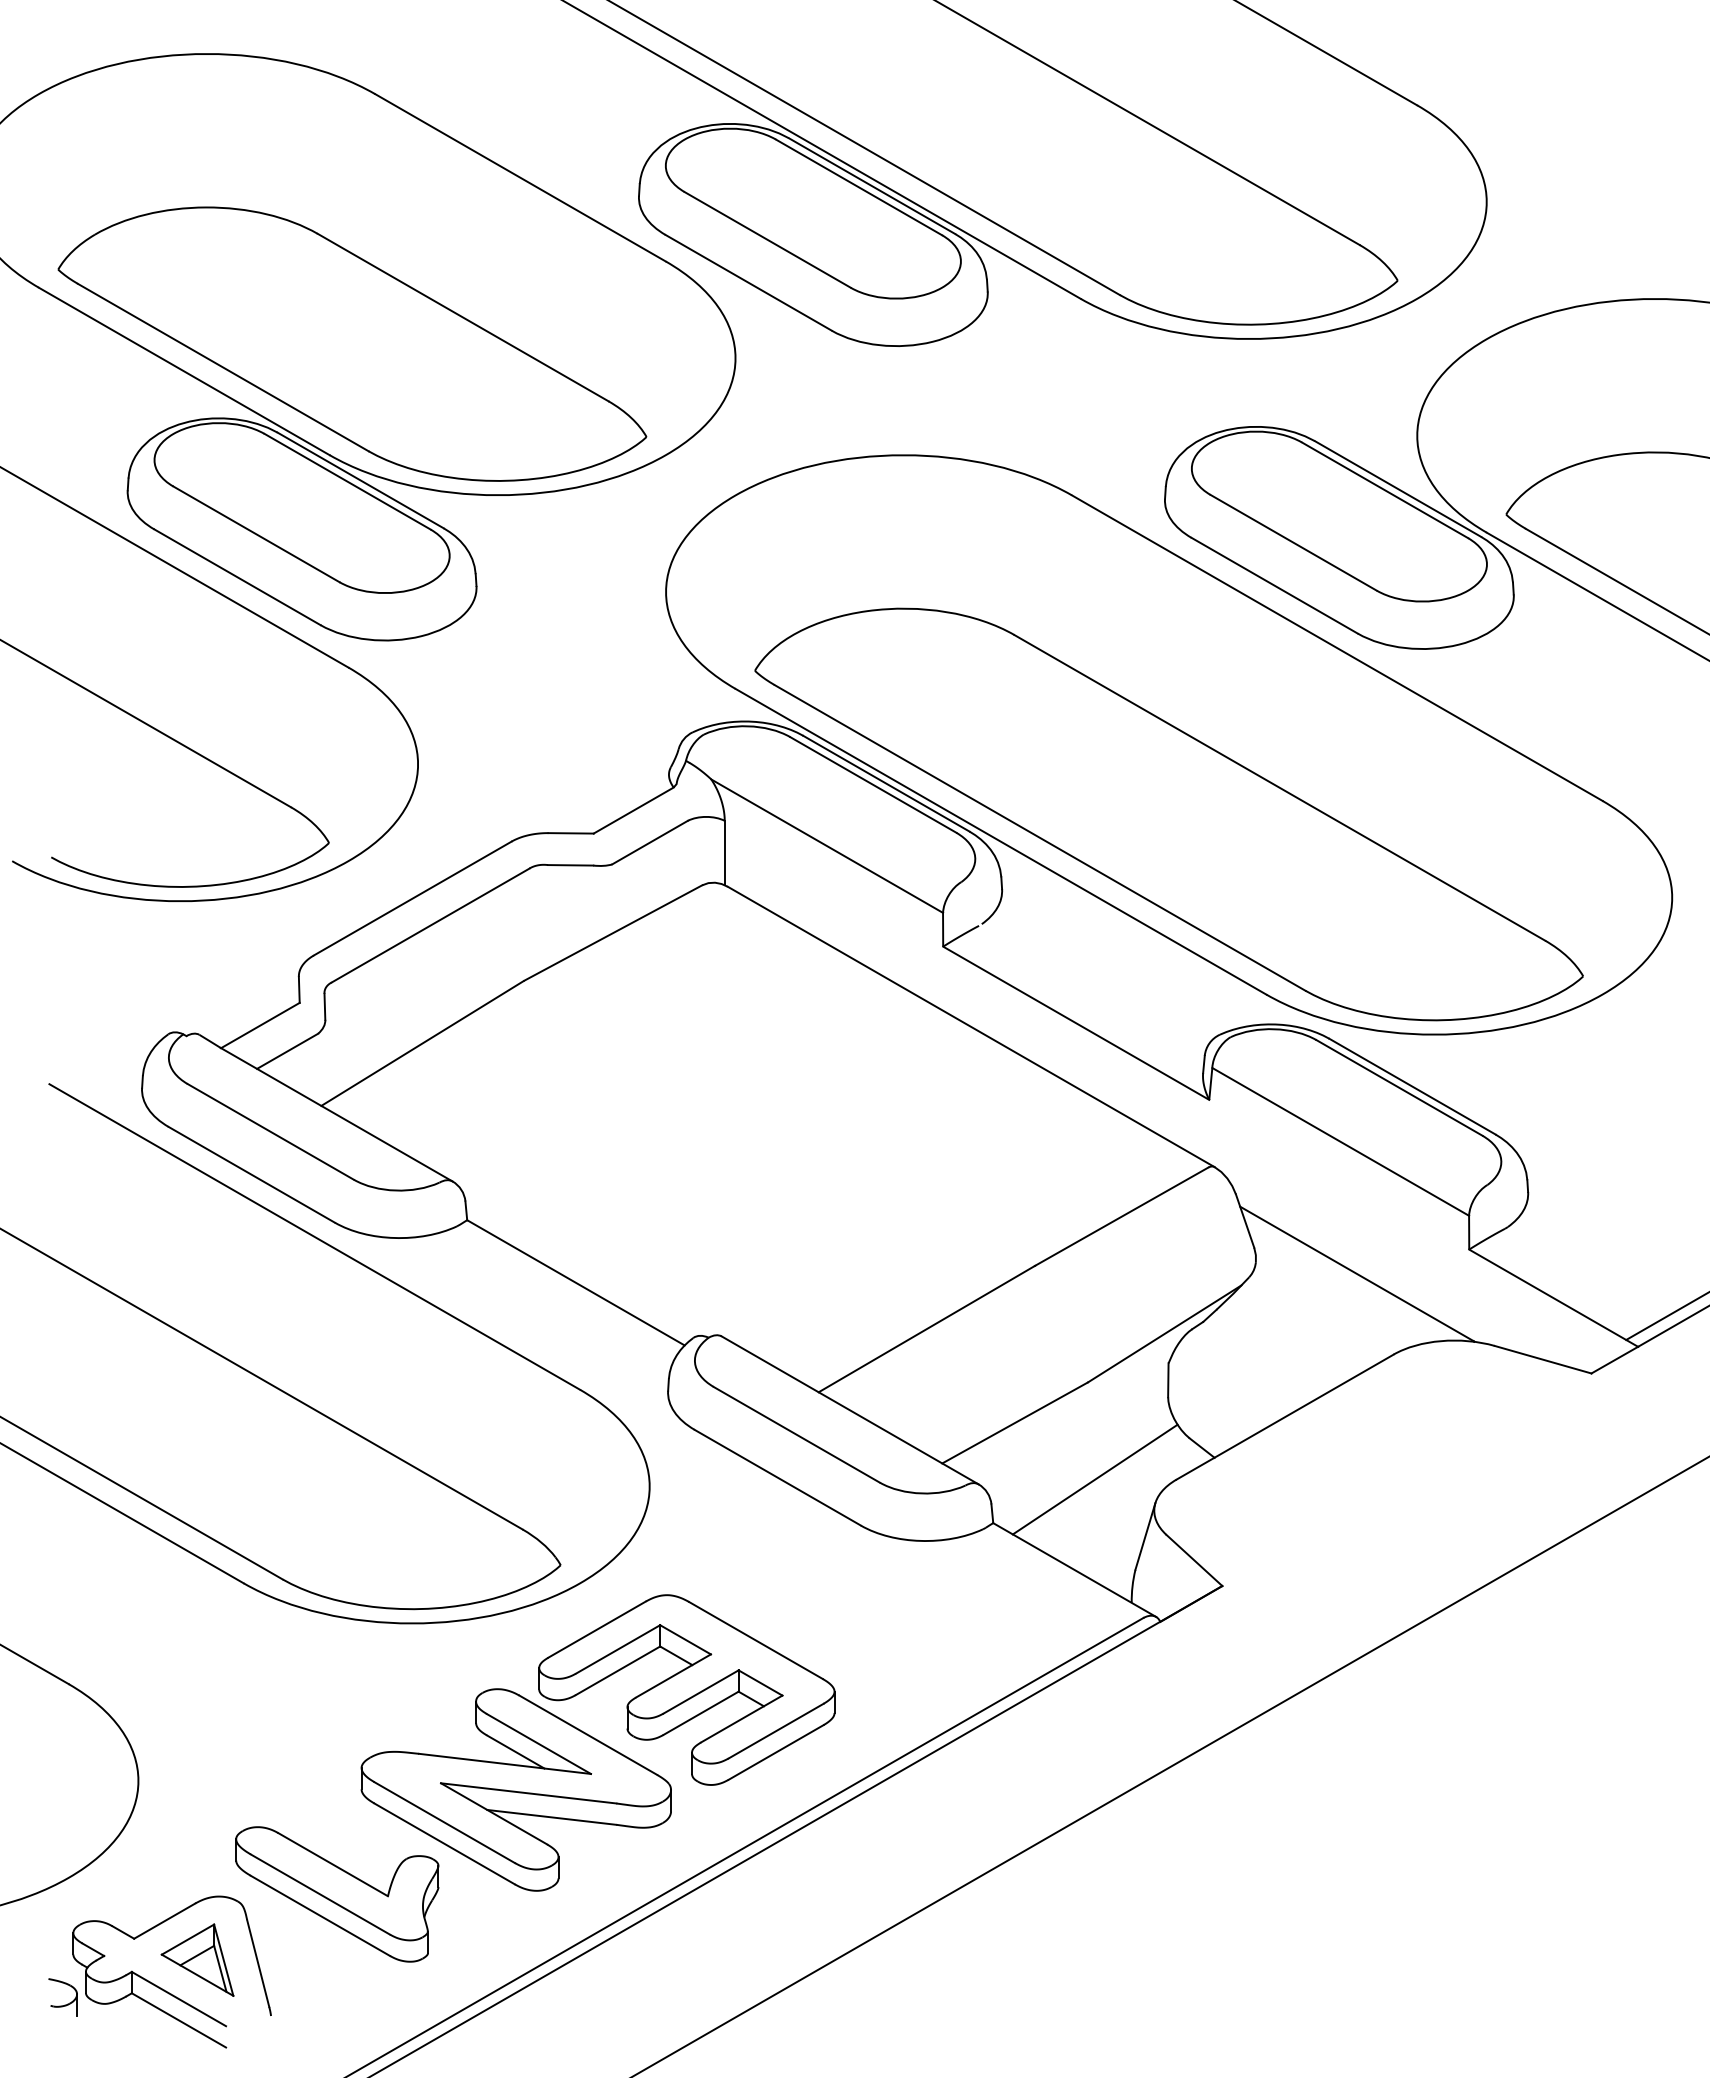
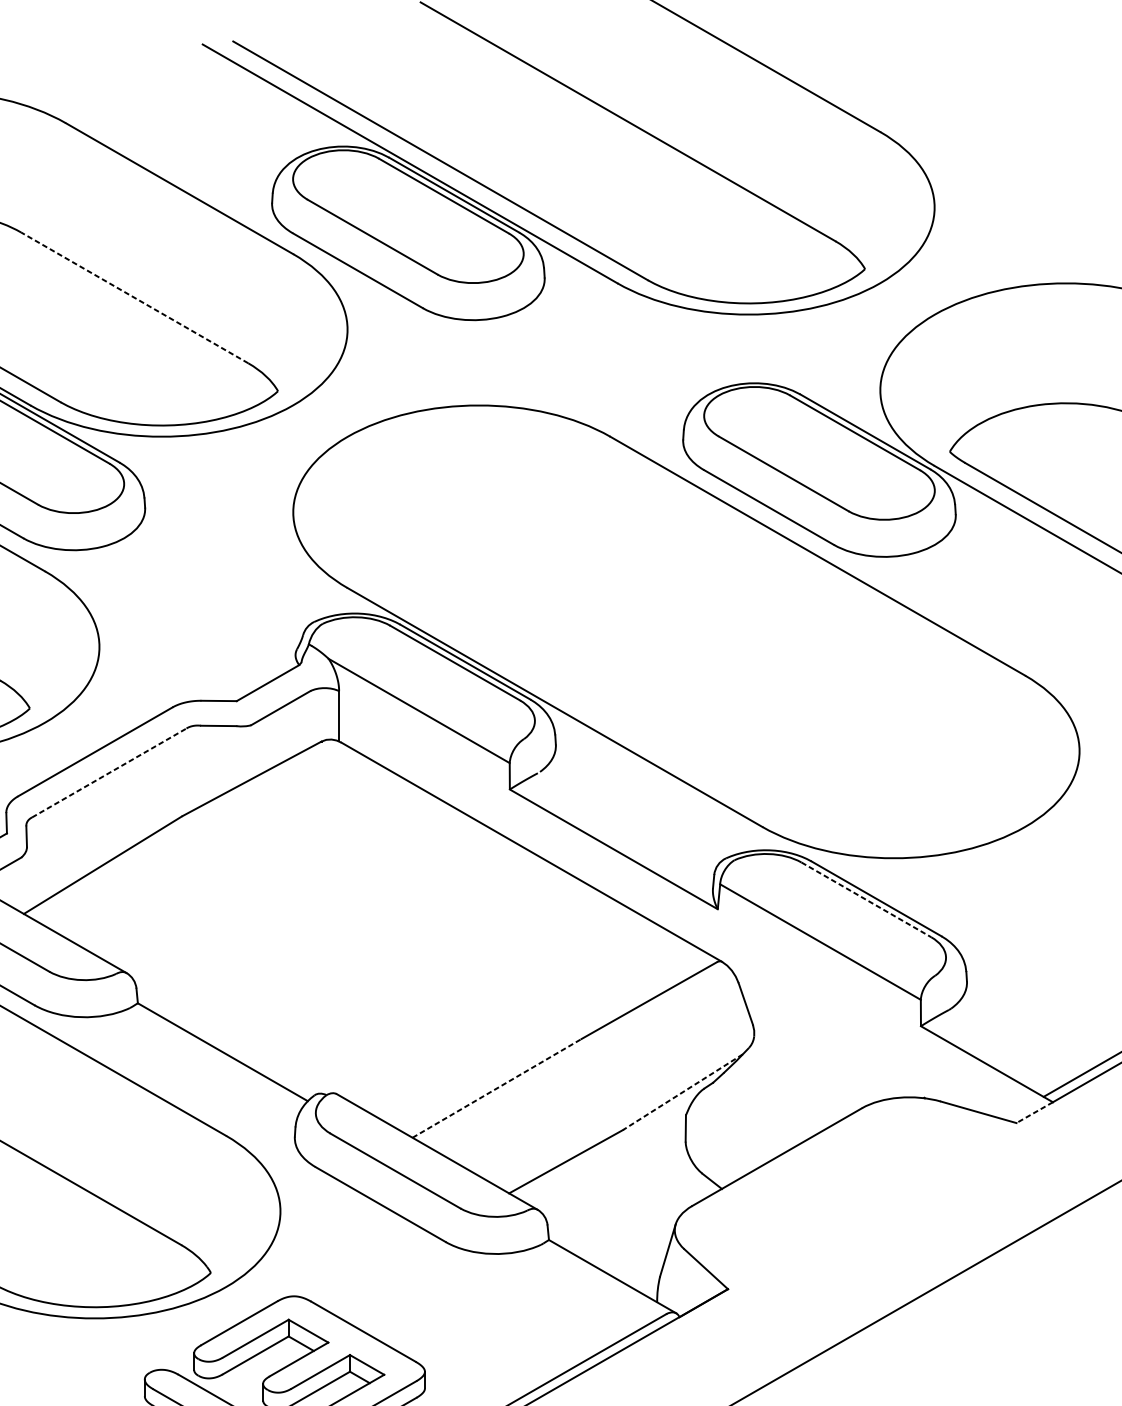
line: (463, 317) -> (134, 297), solid -> dashed
part: (1168, 814) -> (685, 686), removed
line: (431, 925) -> (109, 772), solid -> dashed
line: (1399, 1087) -> (866, 899), solid -> dashed
line: (1356, 1273) -> (832, 1044), removed
line: (927, 1328) -> (497, 1087), solid -> dashed
line: (1164, 1333) -> (682, 1091), solid -> dashed
line: (1614, 1360) -> (1034, 1112), solid -> dashed
line: (1094, 1479) -> (628, 1205), removed

